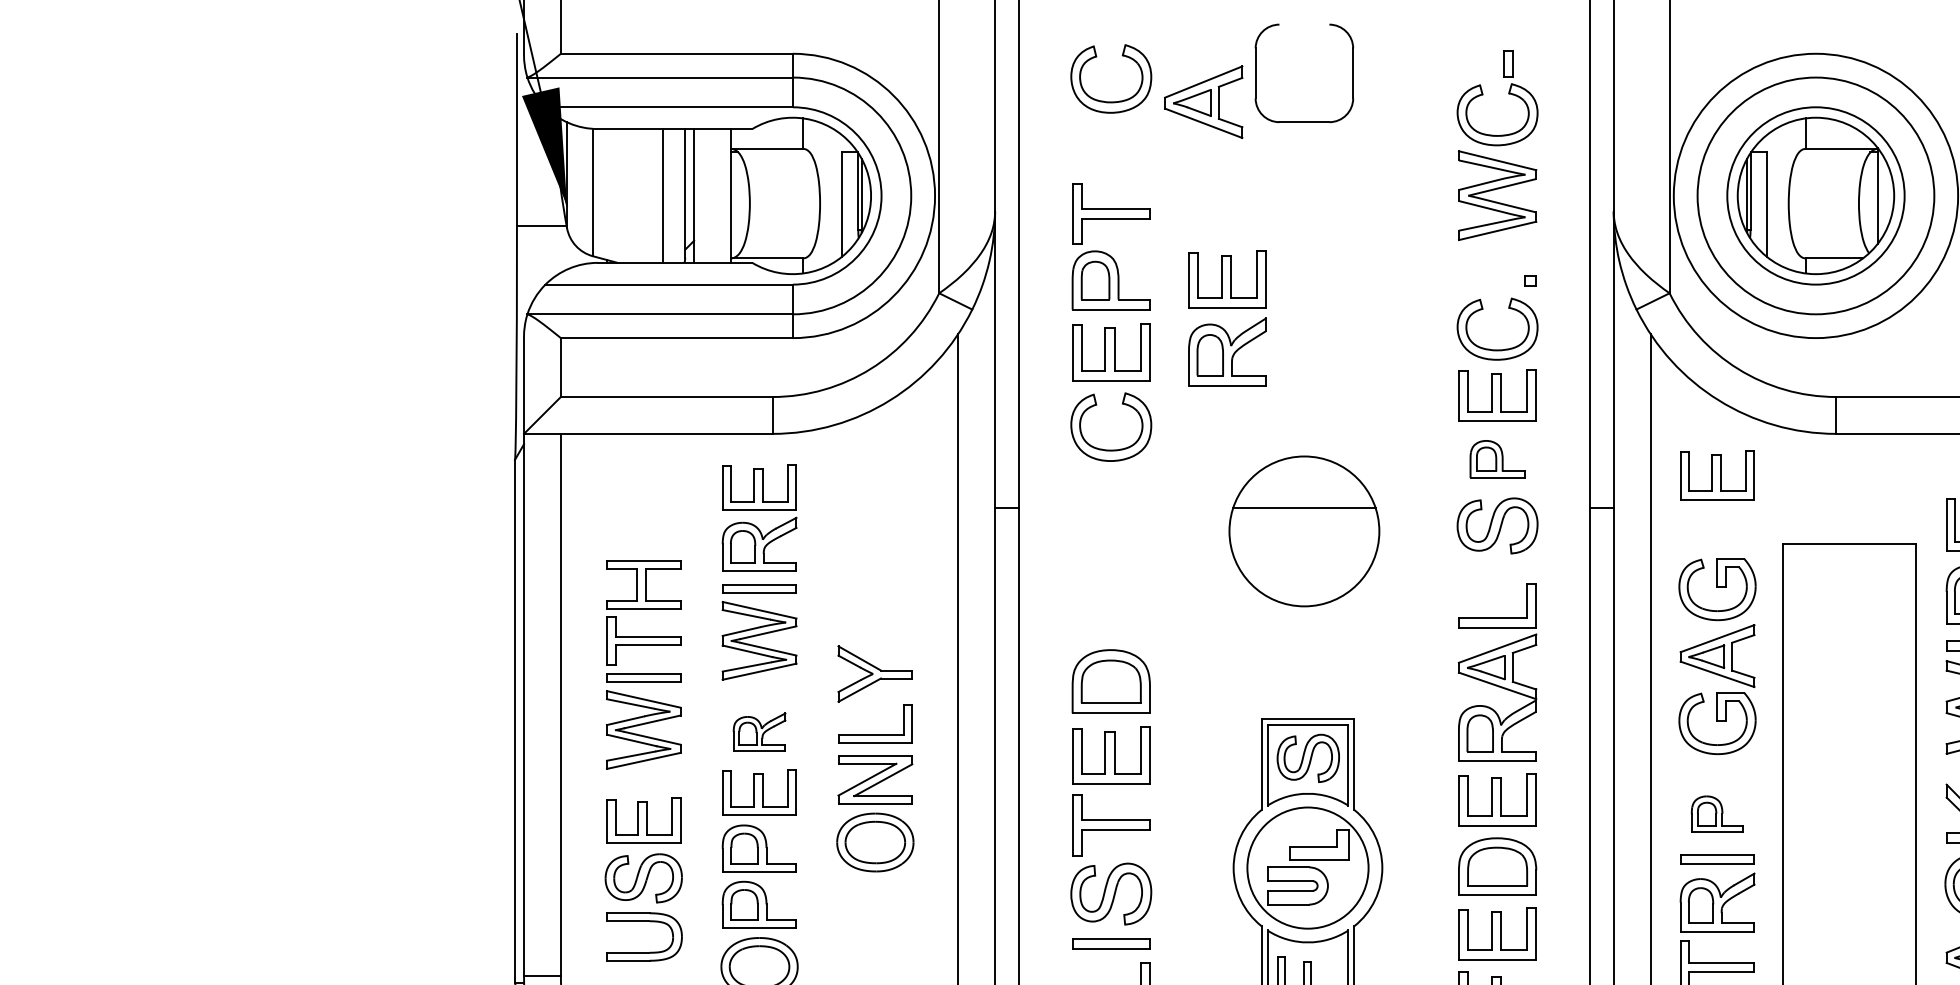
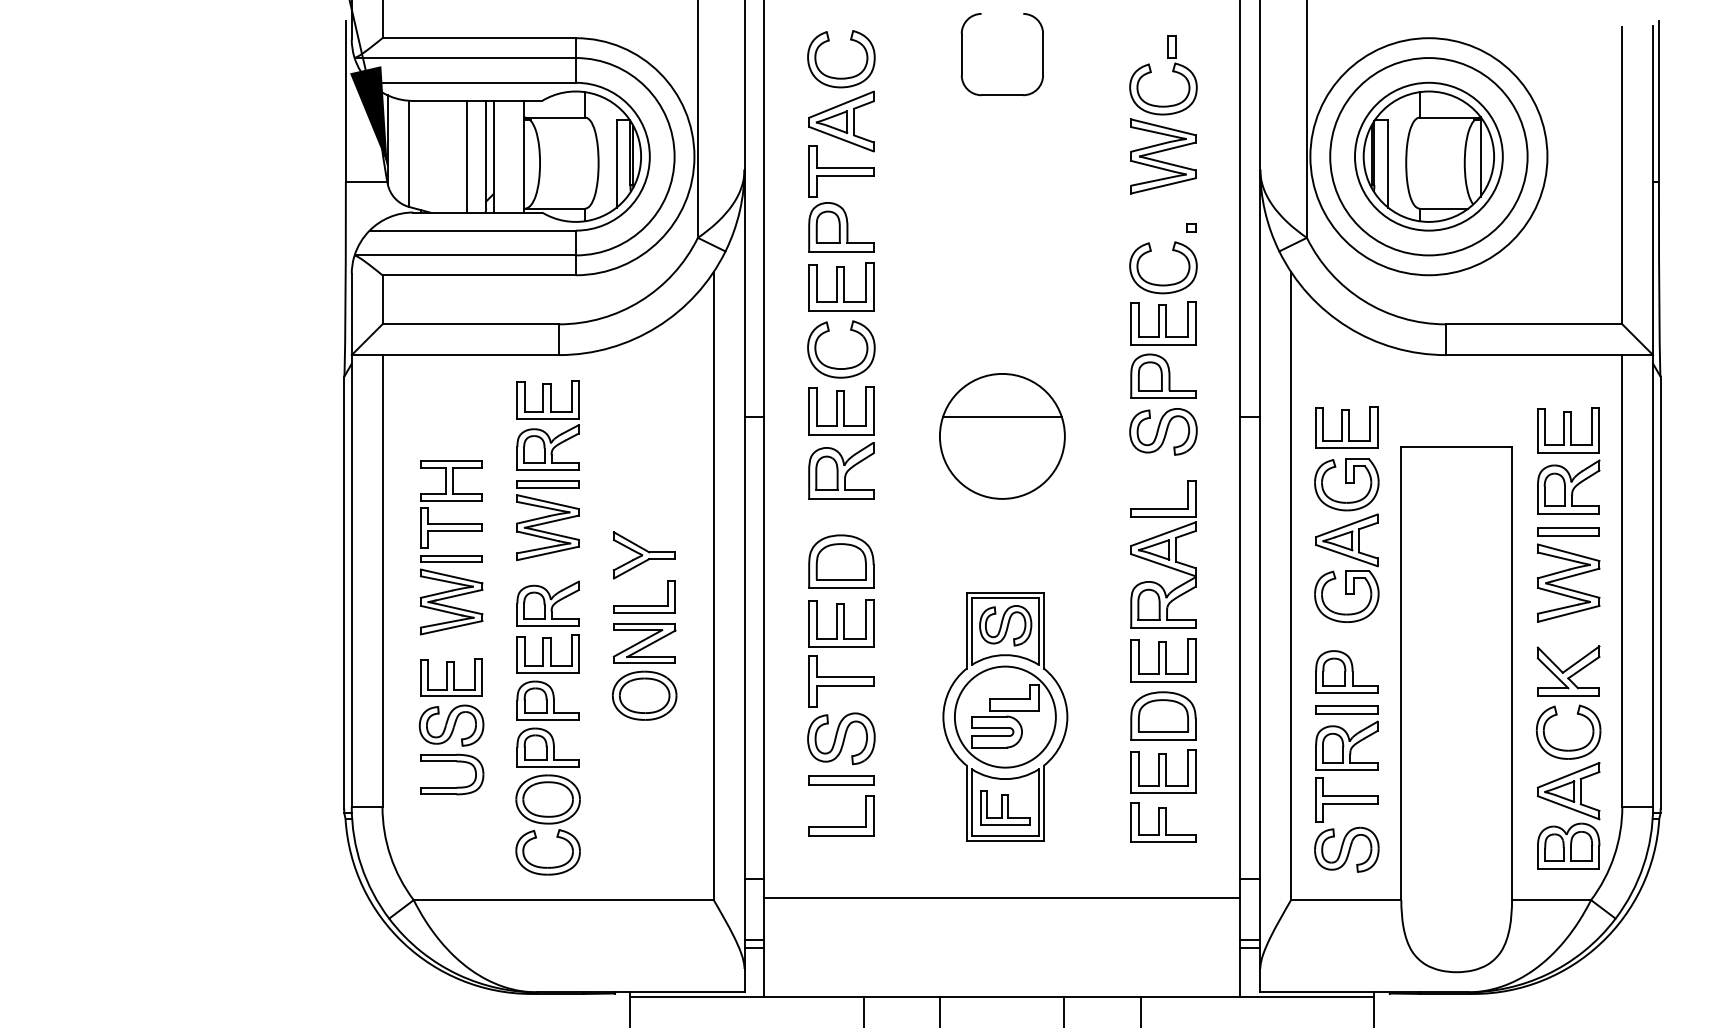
part: (1203, 102) -> (841, 121), moved
part: (1227, 309) -> (841, 435), moved
part: (1497, 458) -> (1163, 375), size x1.43
part: (1717, 475) -> (1346, 427), moved
part: (758, 731) -> (547, 603), size x1.43
part: (1717, 813) -> (1346, 671), size x1.43

